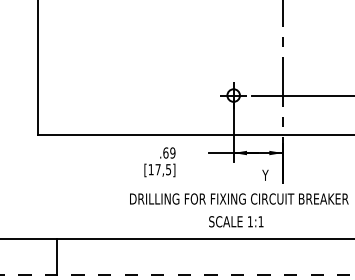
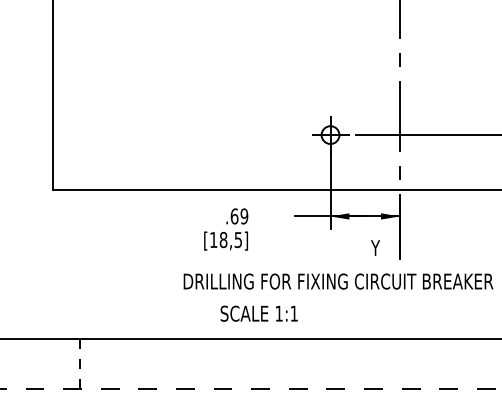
text: (158, 170) -> (223, 240), [17,5] -> [18,5]
text: (235, 221) -> (258, 313), moved
line: (57, 256) -> (80, 363), solid -> dashed

